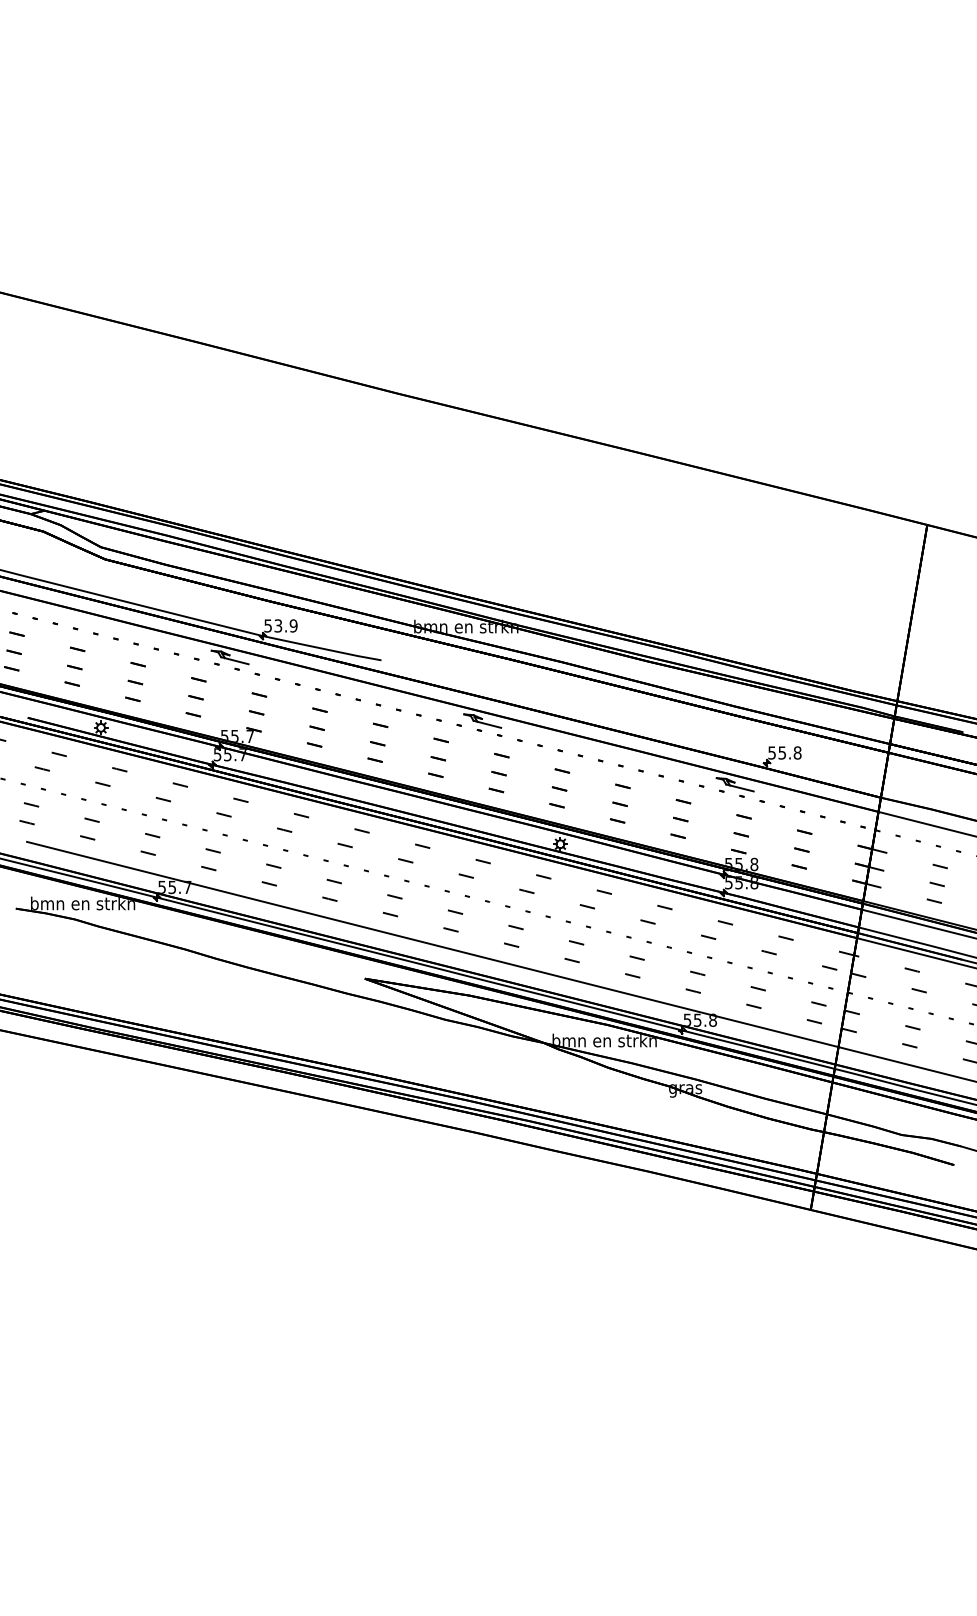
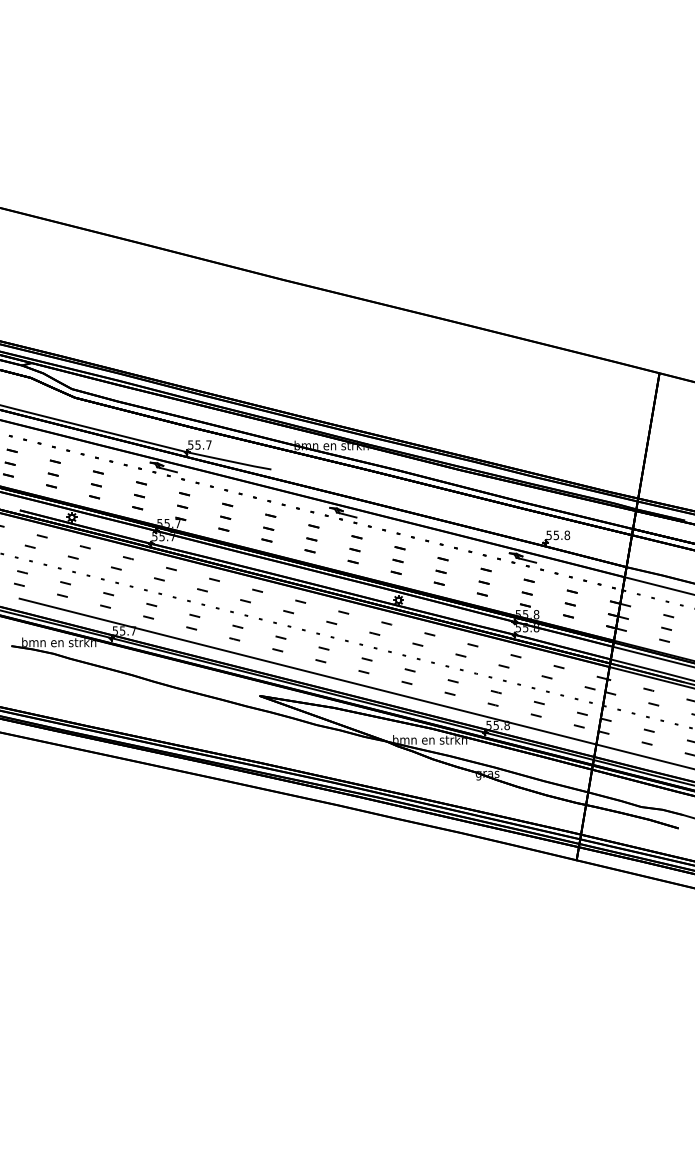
text: (285, 625) -> (203, 444), 53.9 -> 55.7

